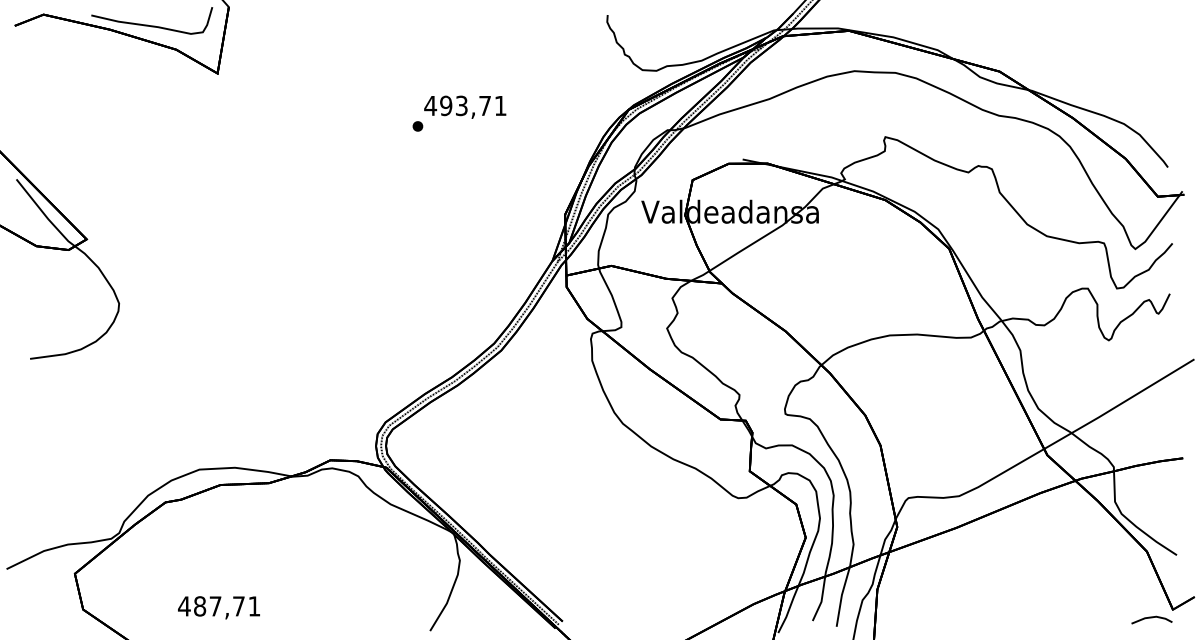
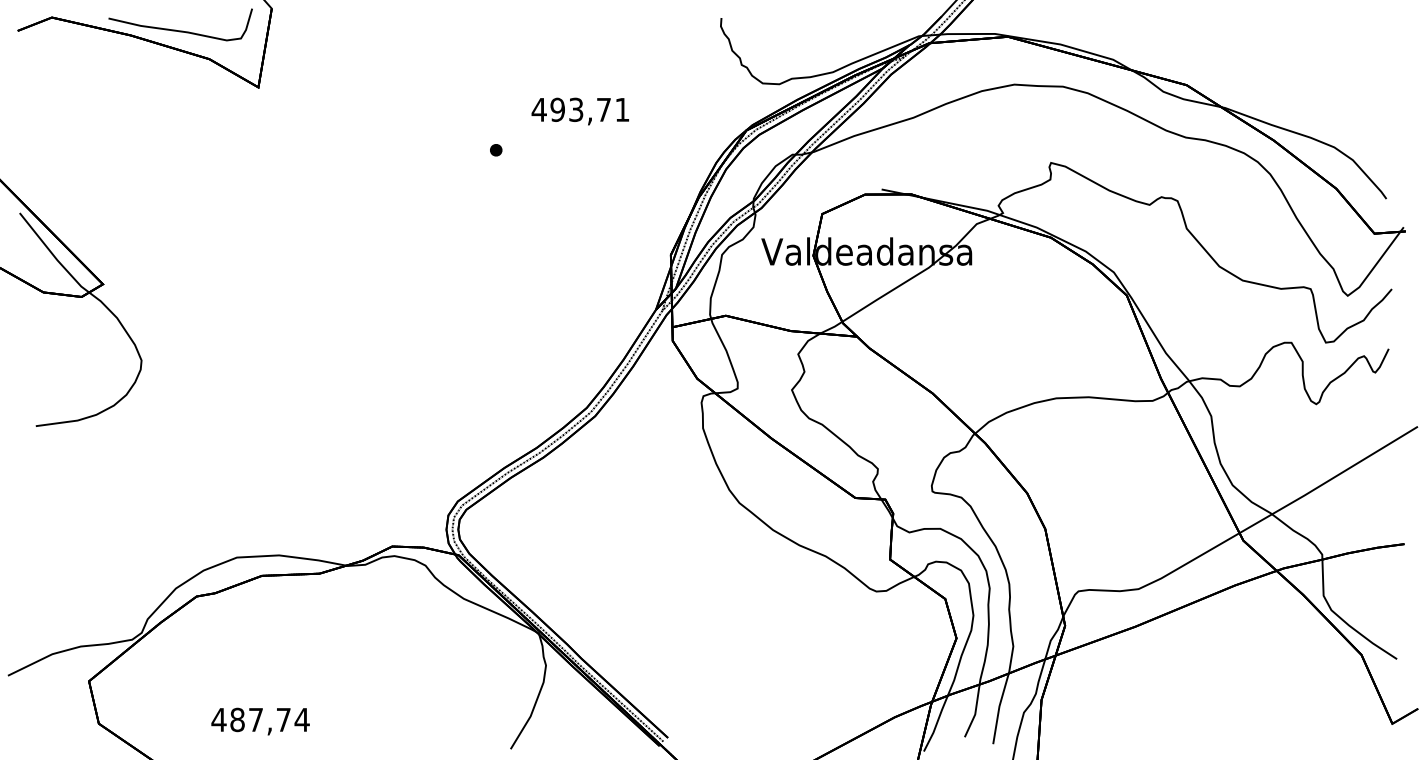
text: (464, 107) -> (579, 111), moved
text: (253, 606) -> (301, 719), 487,71 -> 487,74
part: (1151, 620) -> (1367, 736), removed

